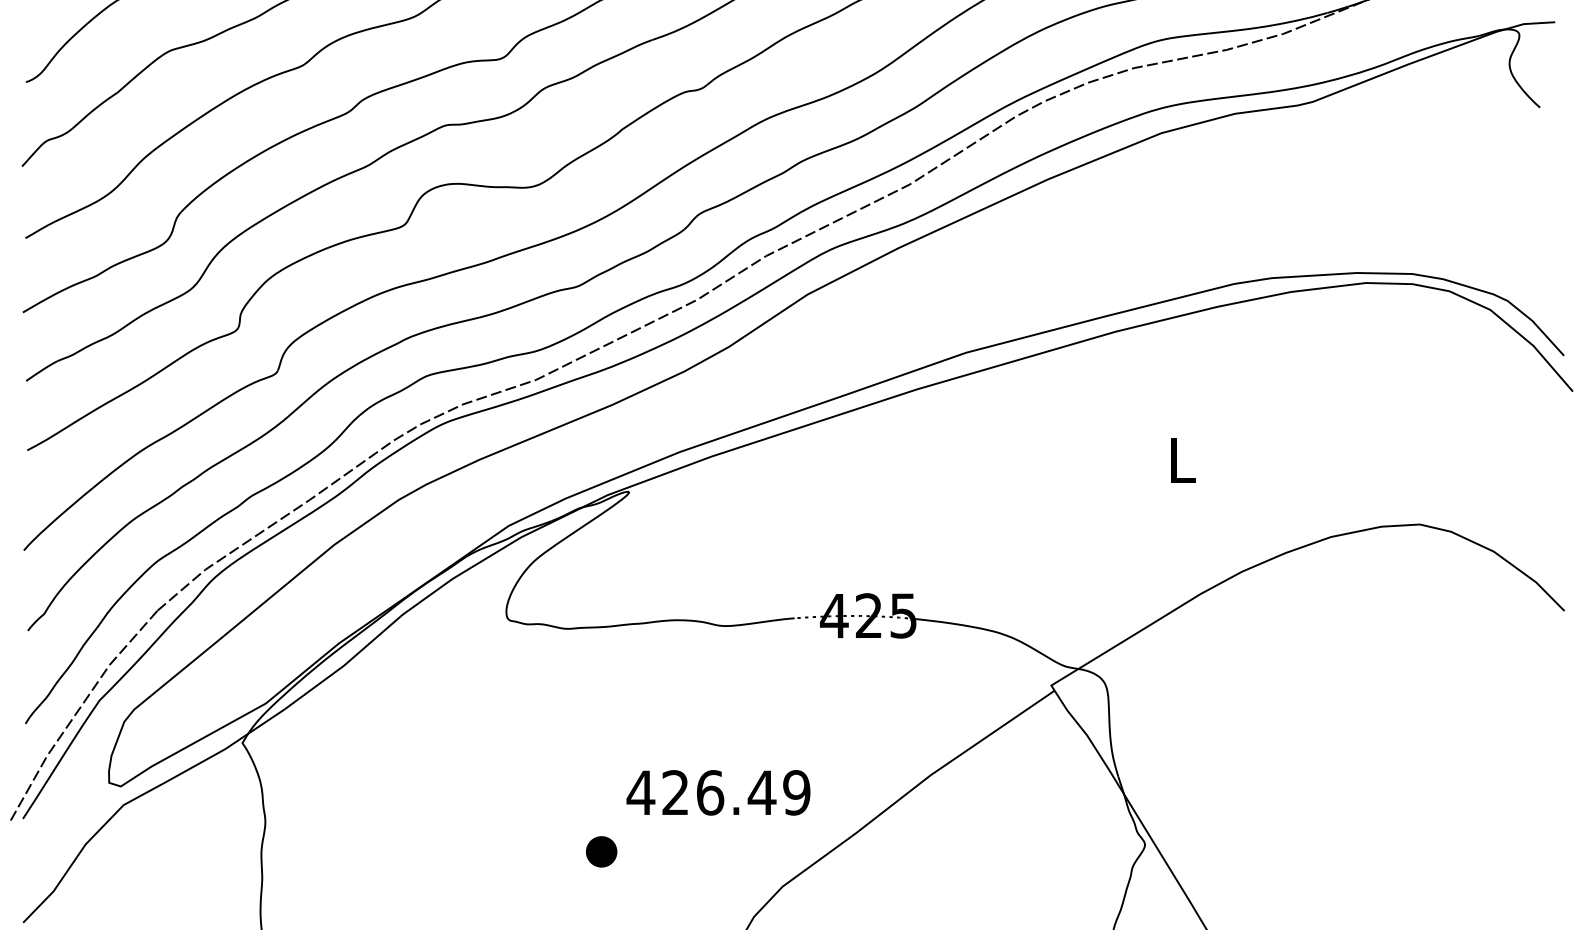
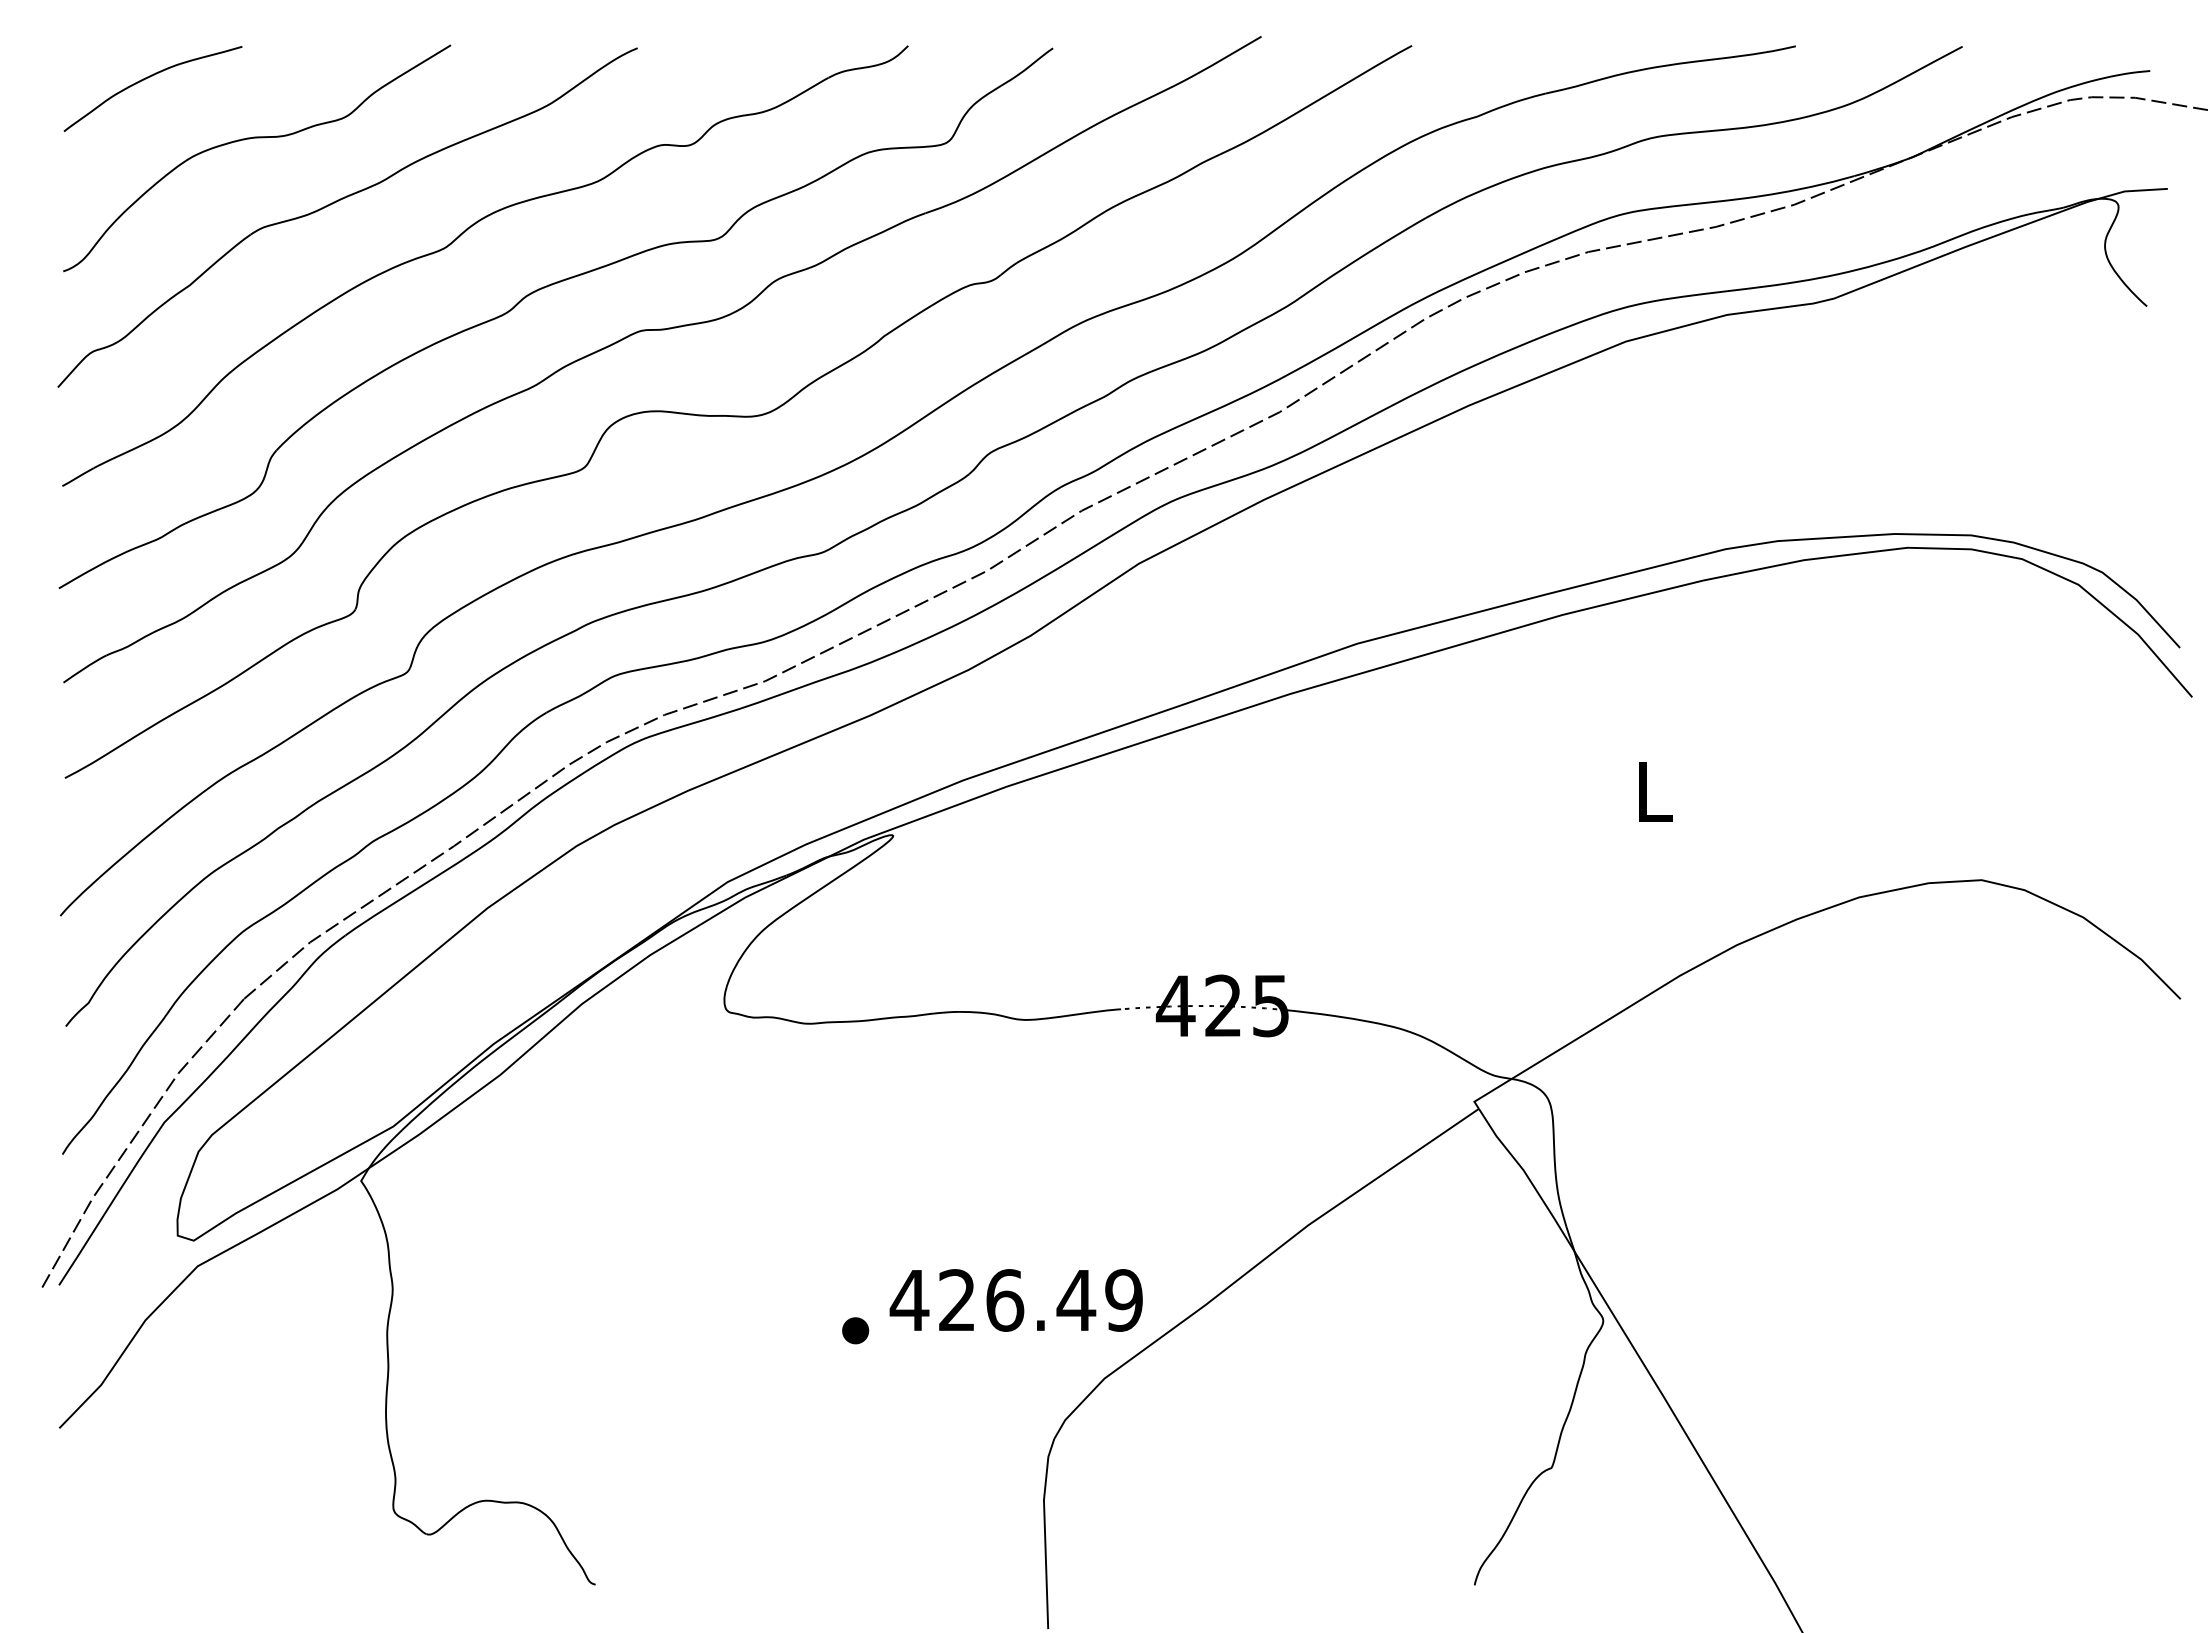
text: (717, 792) -> (1015, 1300), moved
part: (601, 851) -> (855, 1330), size x0.62

